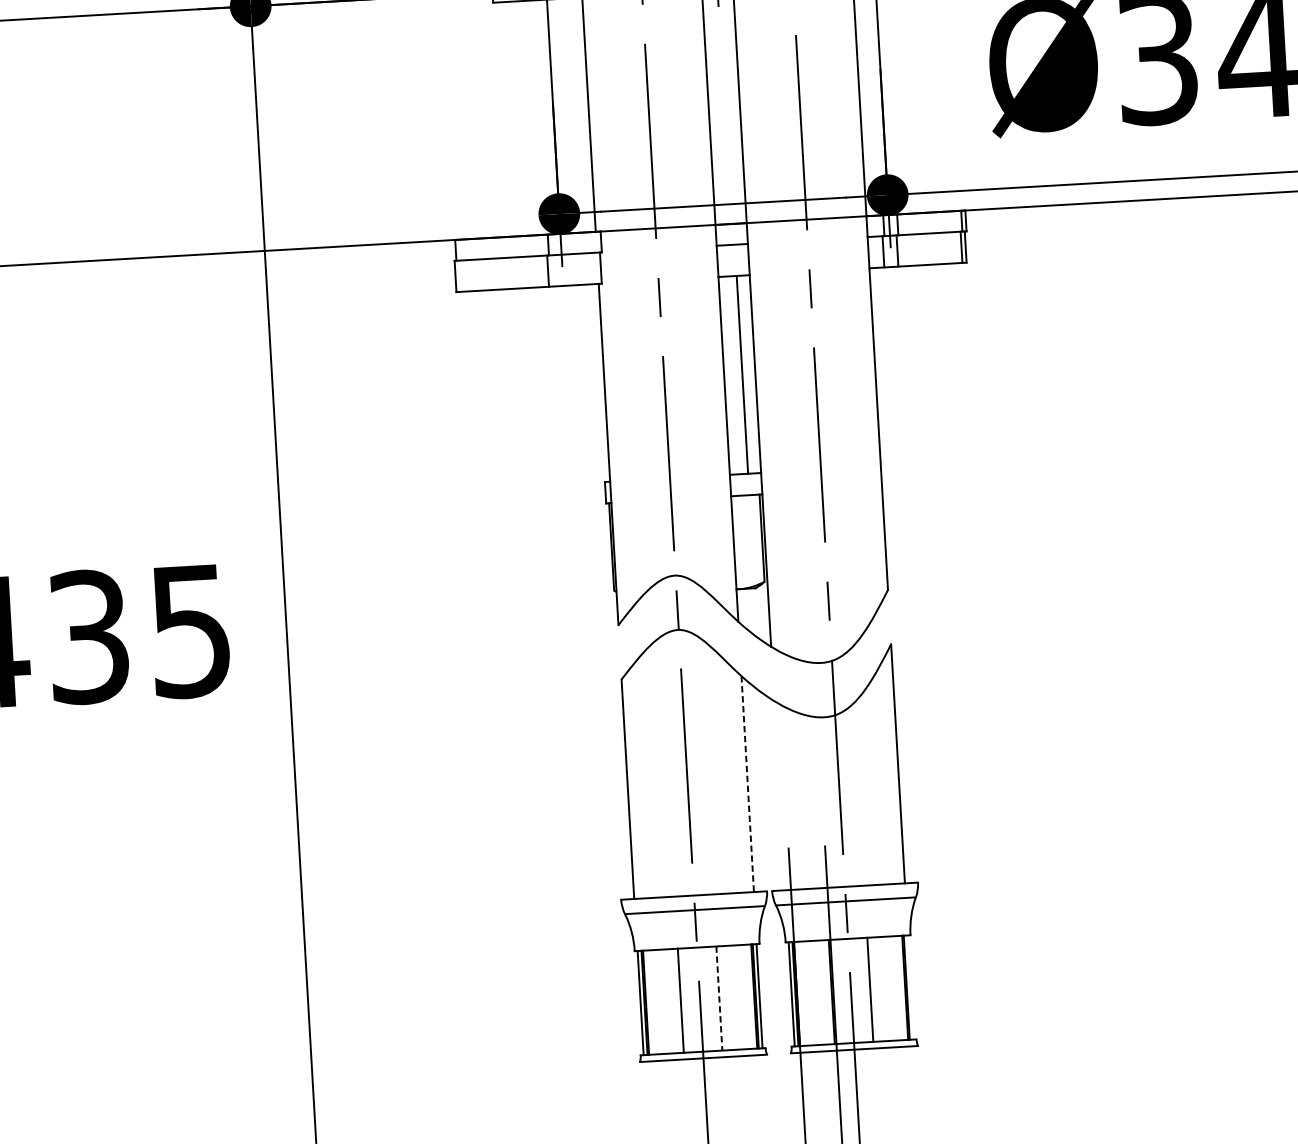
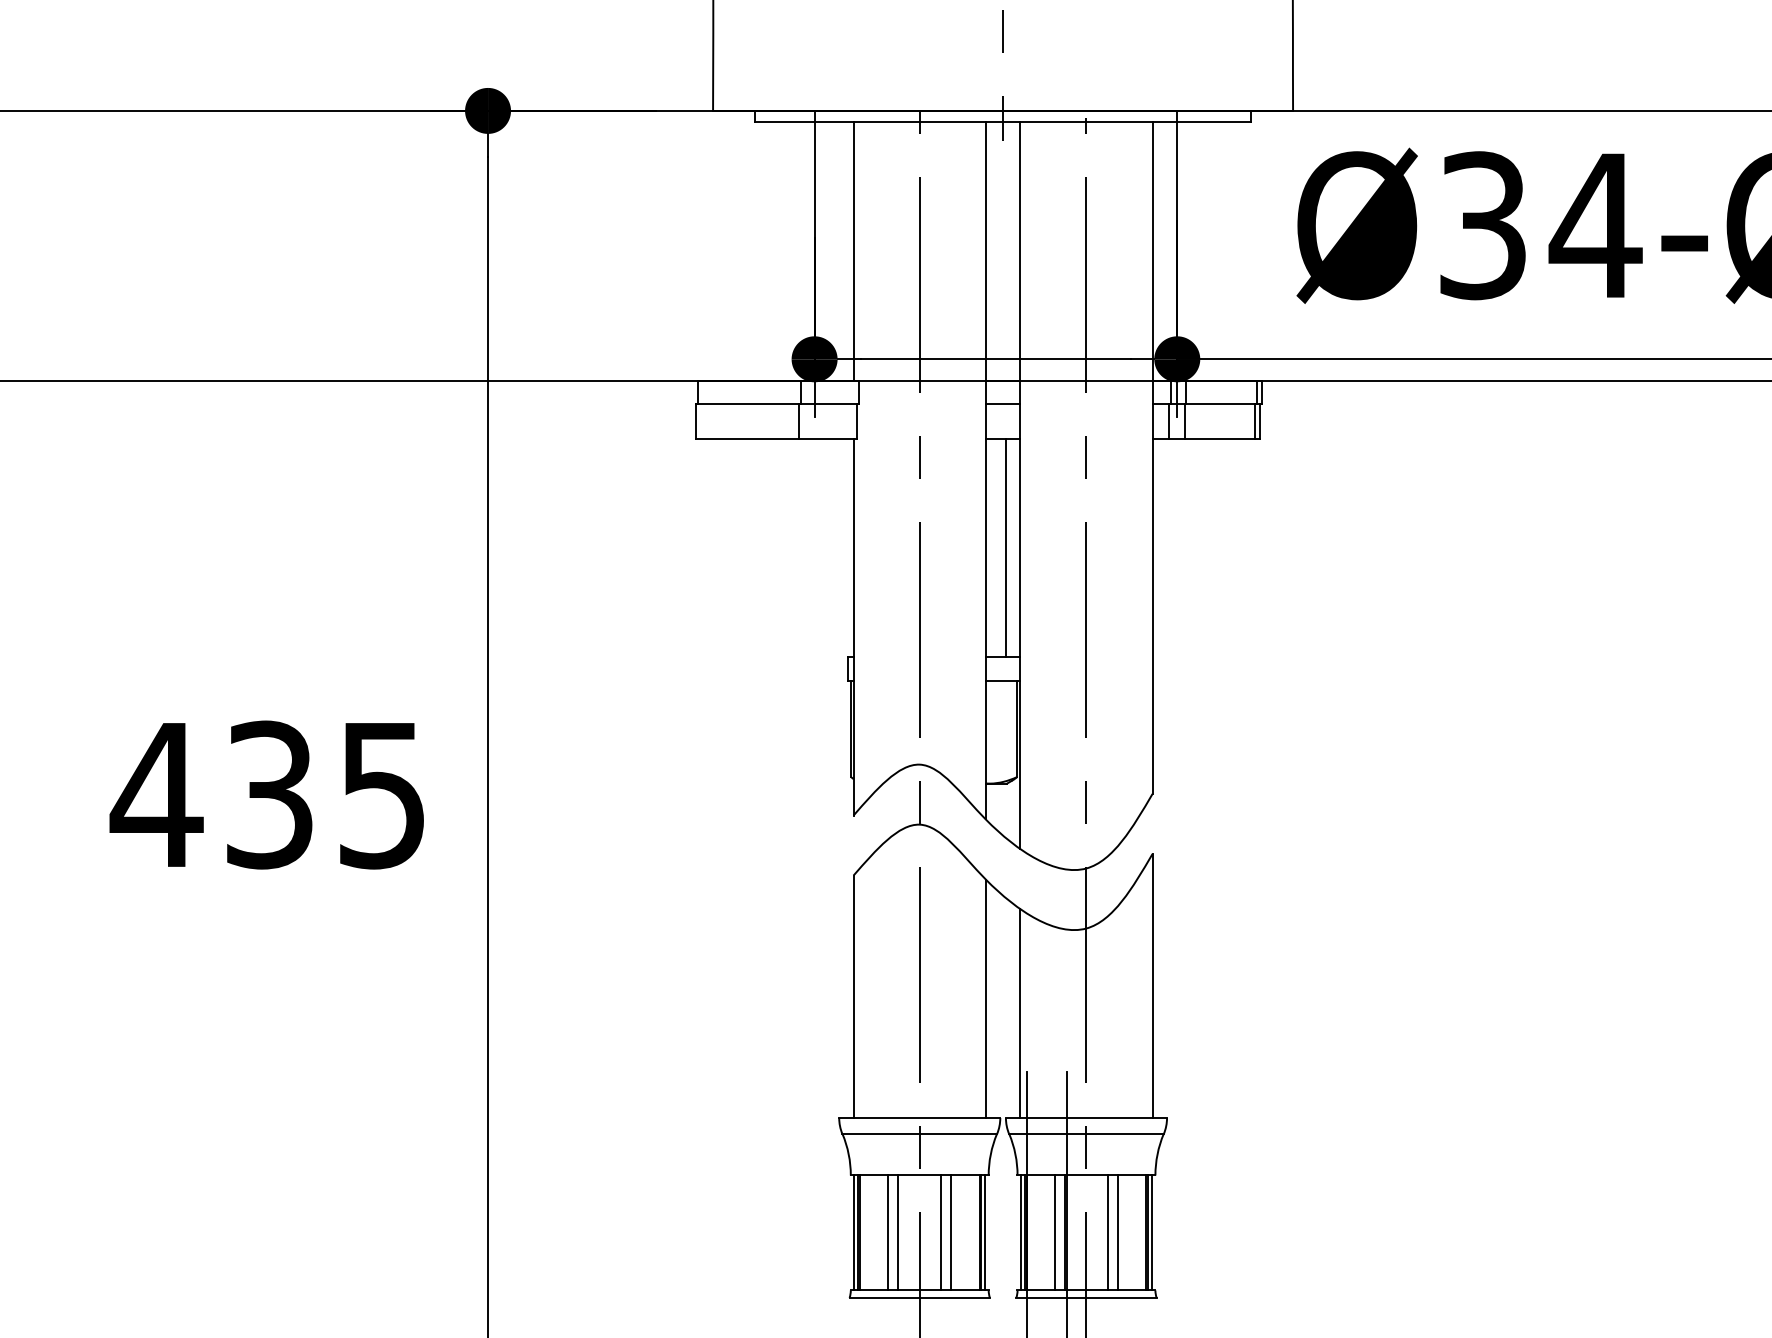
line: (747, 784) -> (985, 999), dashed -> solid
line: (779, 795) -> (1020, 1013), added
line: (910, 987) -> (1152, 1232), added
line: (879, 988) -> (1117, 1232), added
line: (823, 992) -> (1055, 1232), added
line: (728, 997) -> (951, 1232), added
line: (718, 999) -> (940, 1233), dashed -> solid
line: (671, 1000) -> (888, 1232), added

